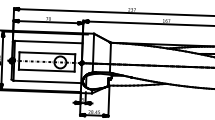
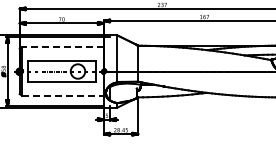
line: (49, 42) -> (63, 47), solid -> dashed
line: (47, 81) -> (63, 95), solid -> dashed

